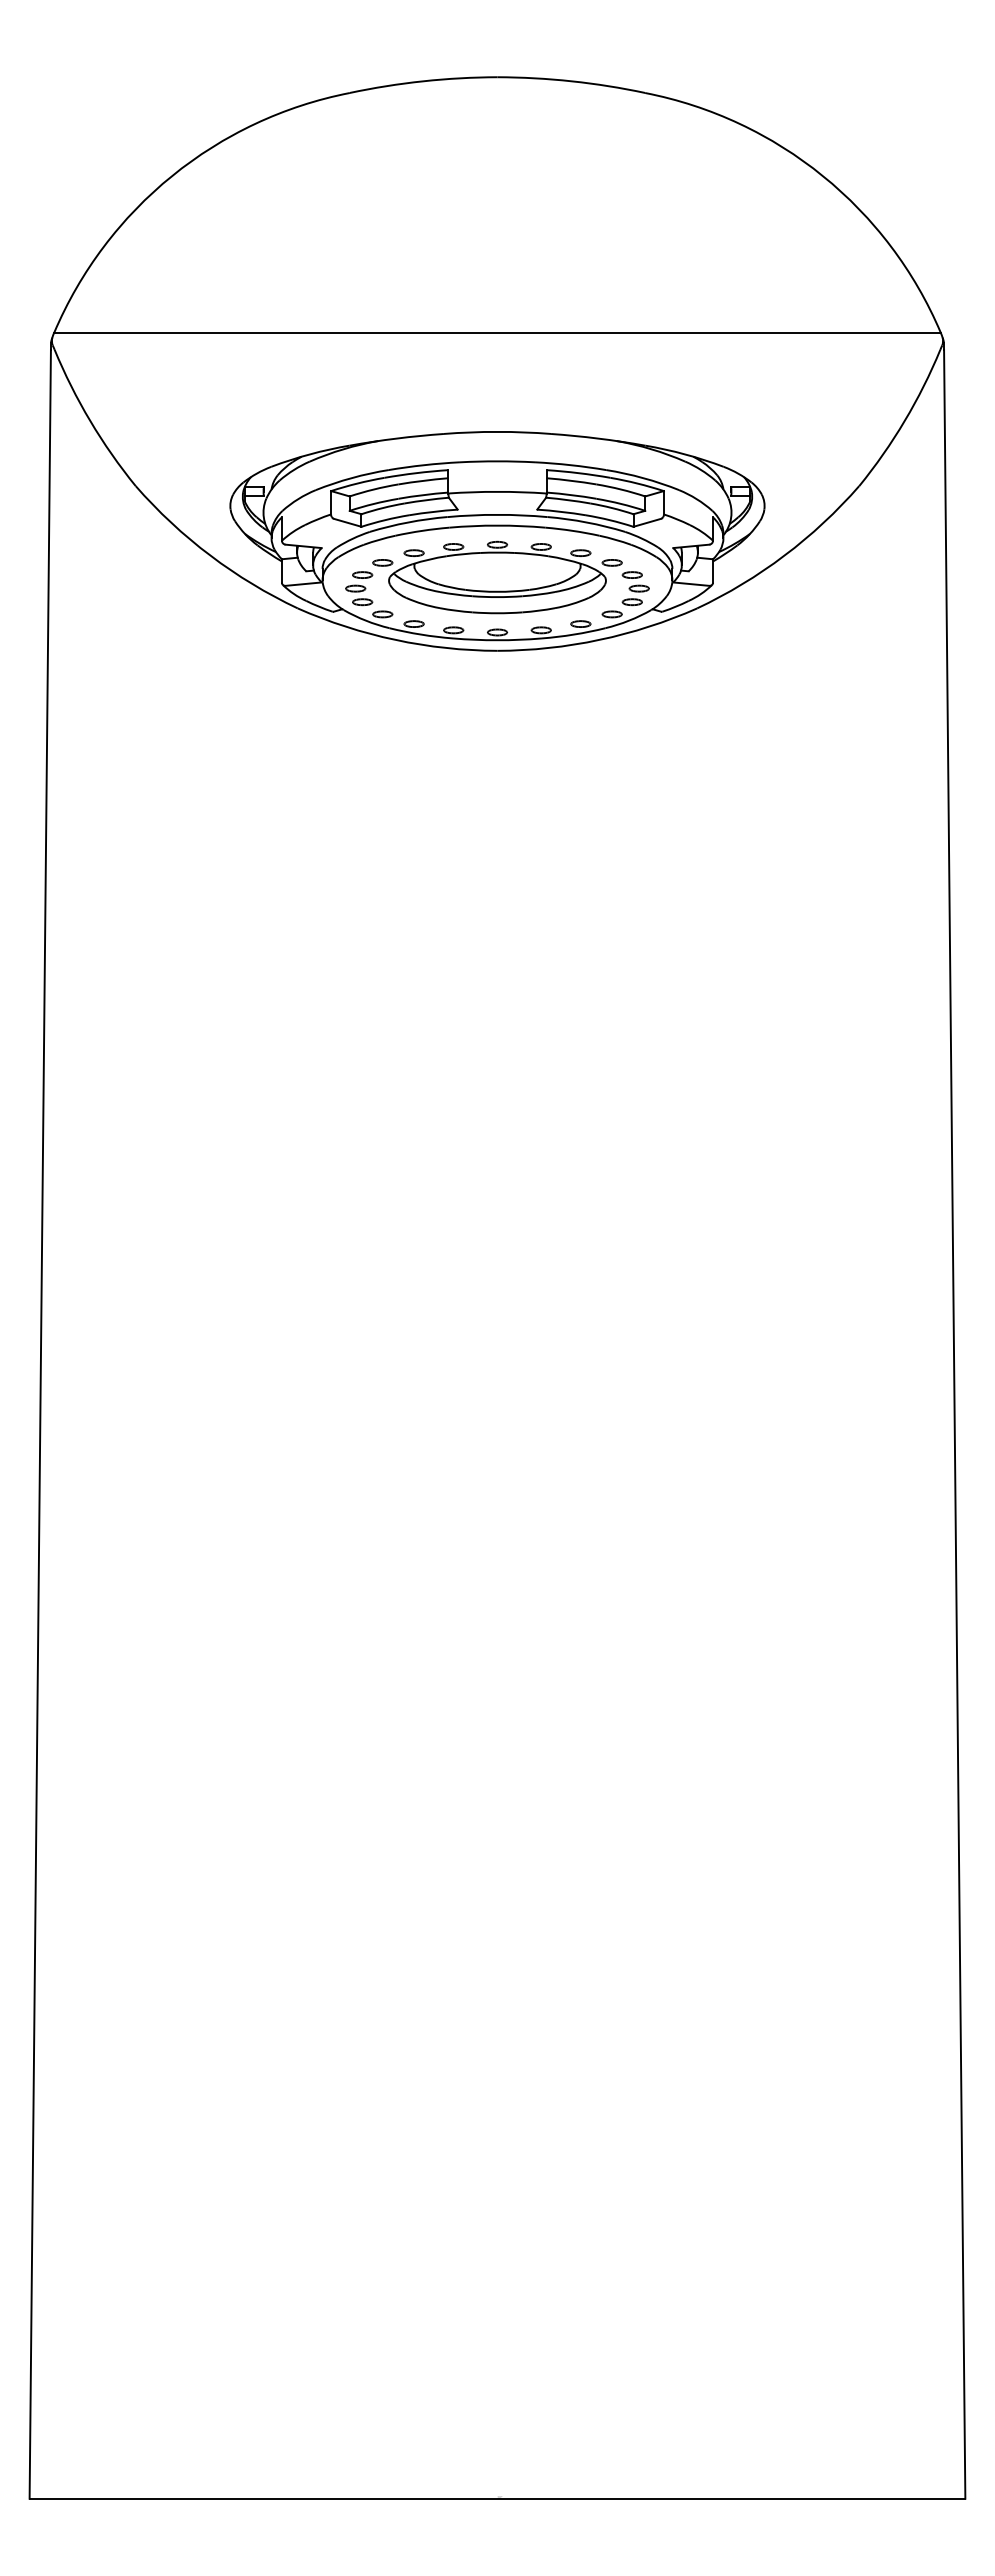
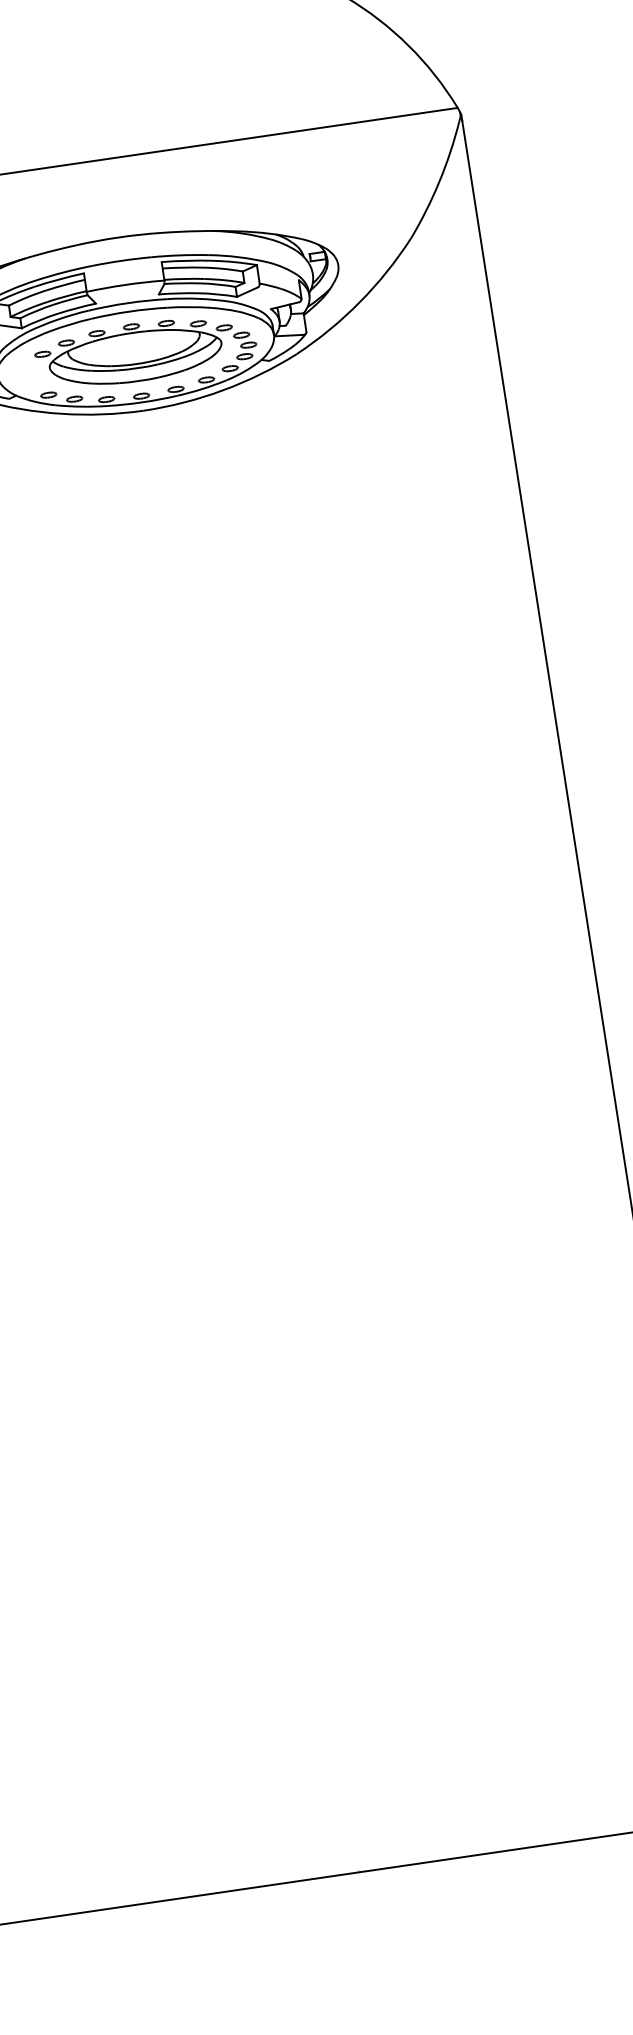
part: (359, 588) -> (27, 377), removed

